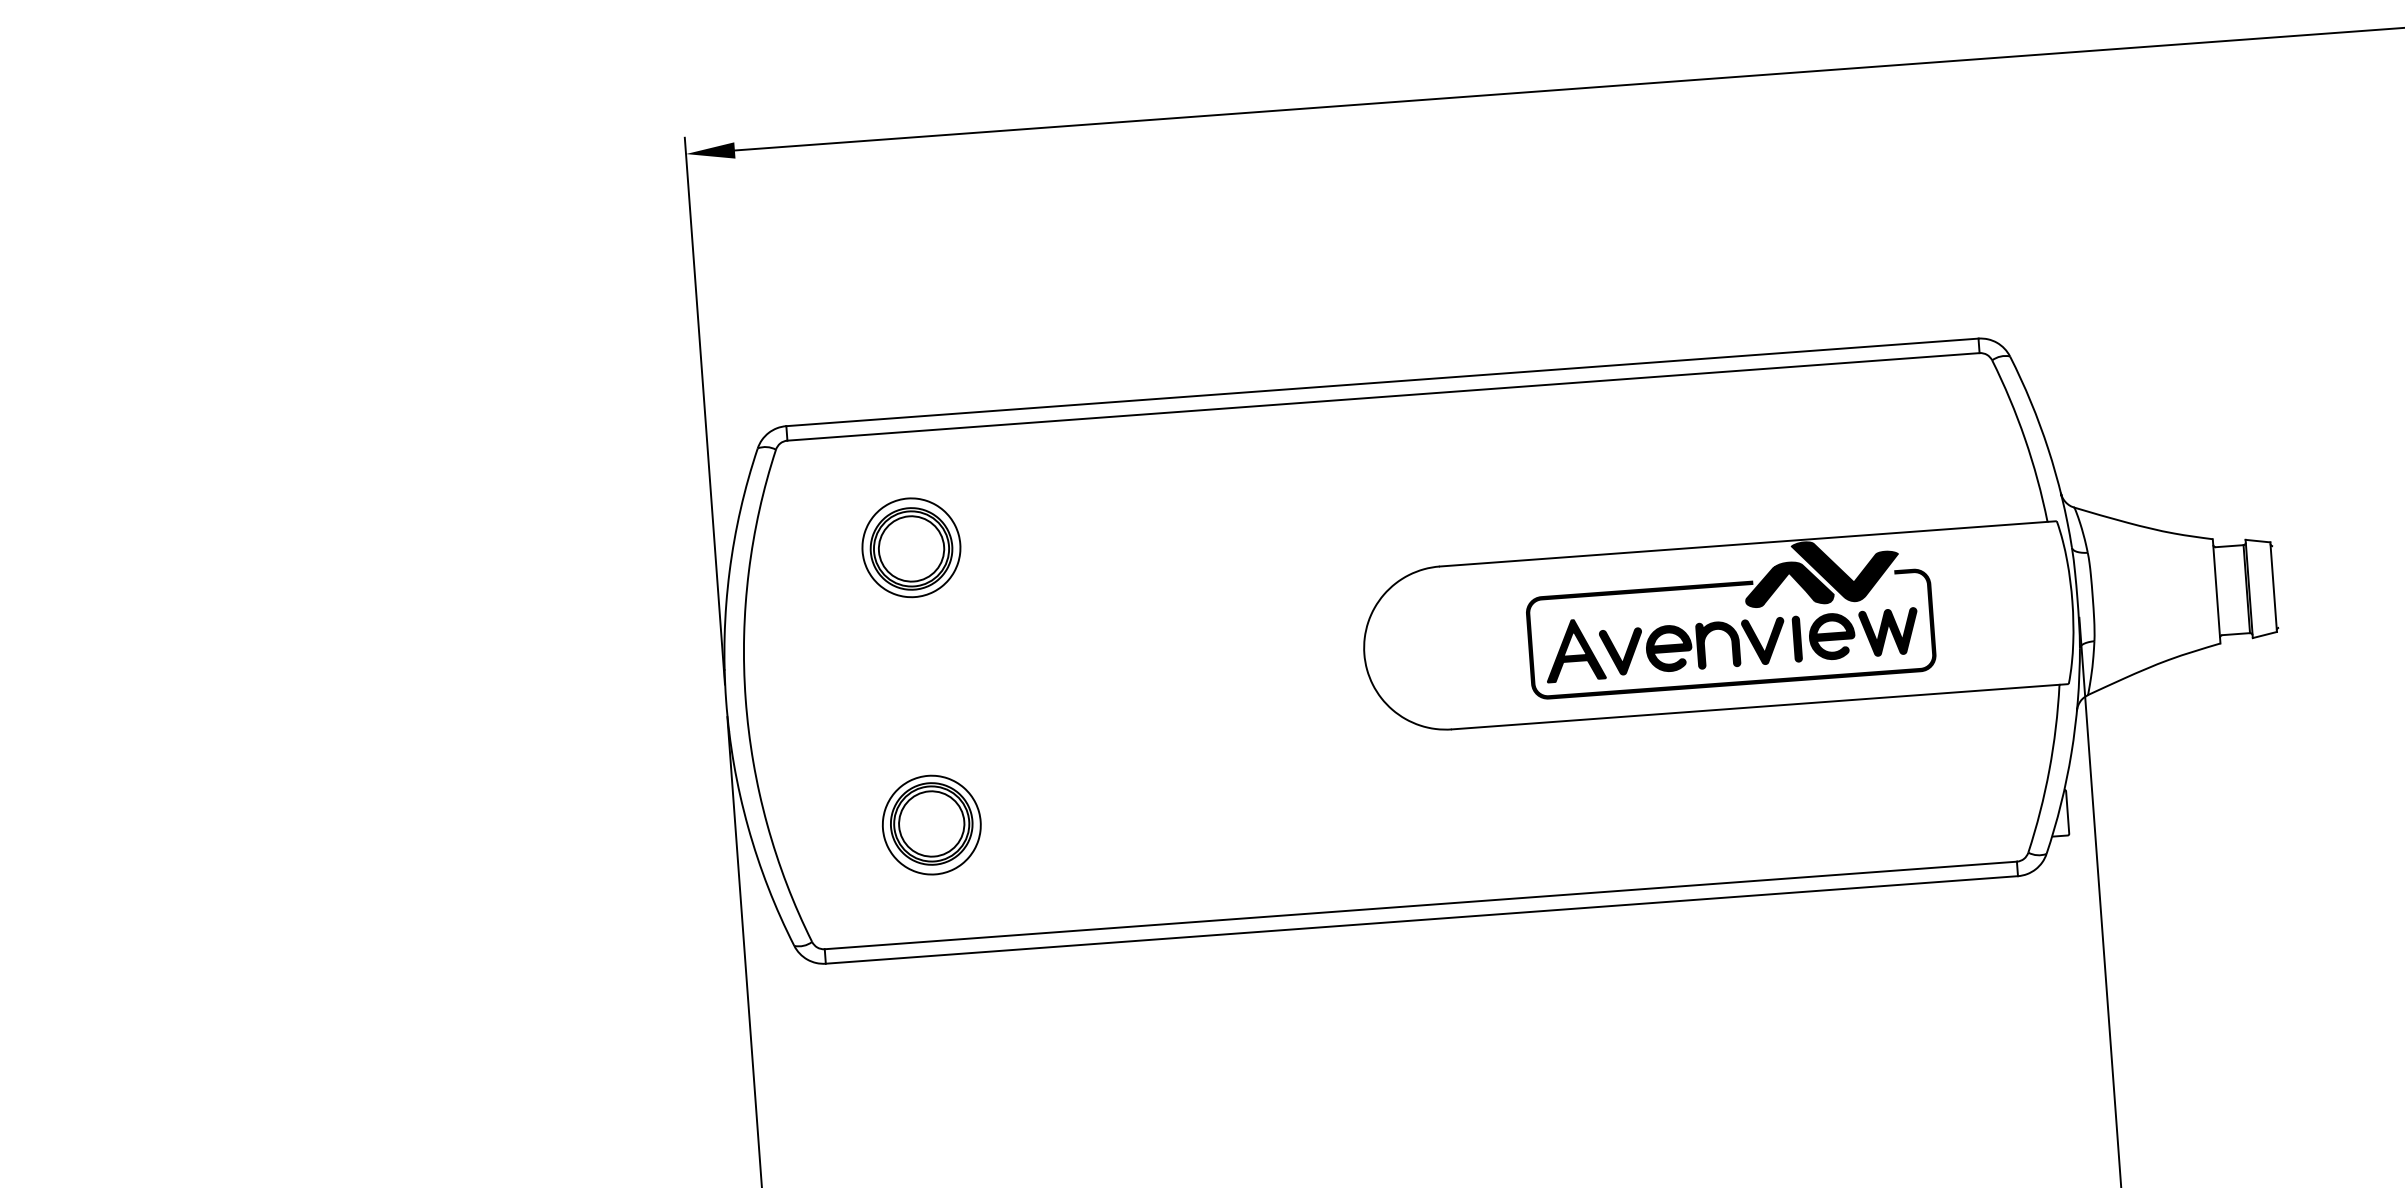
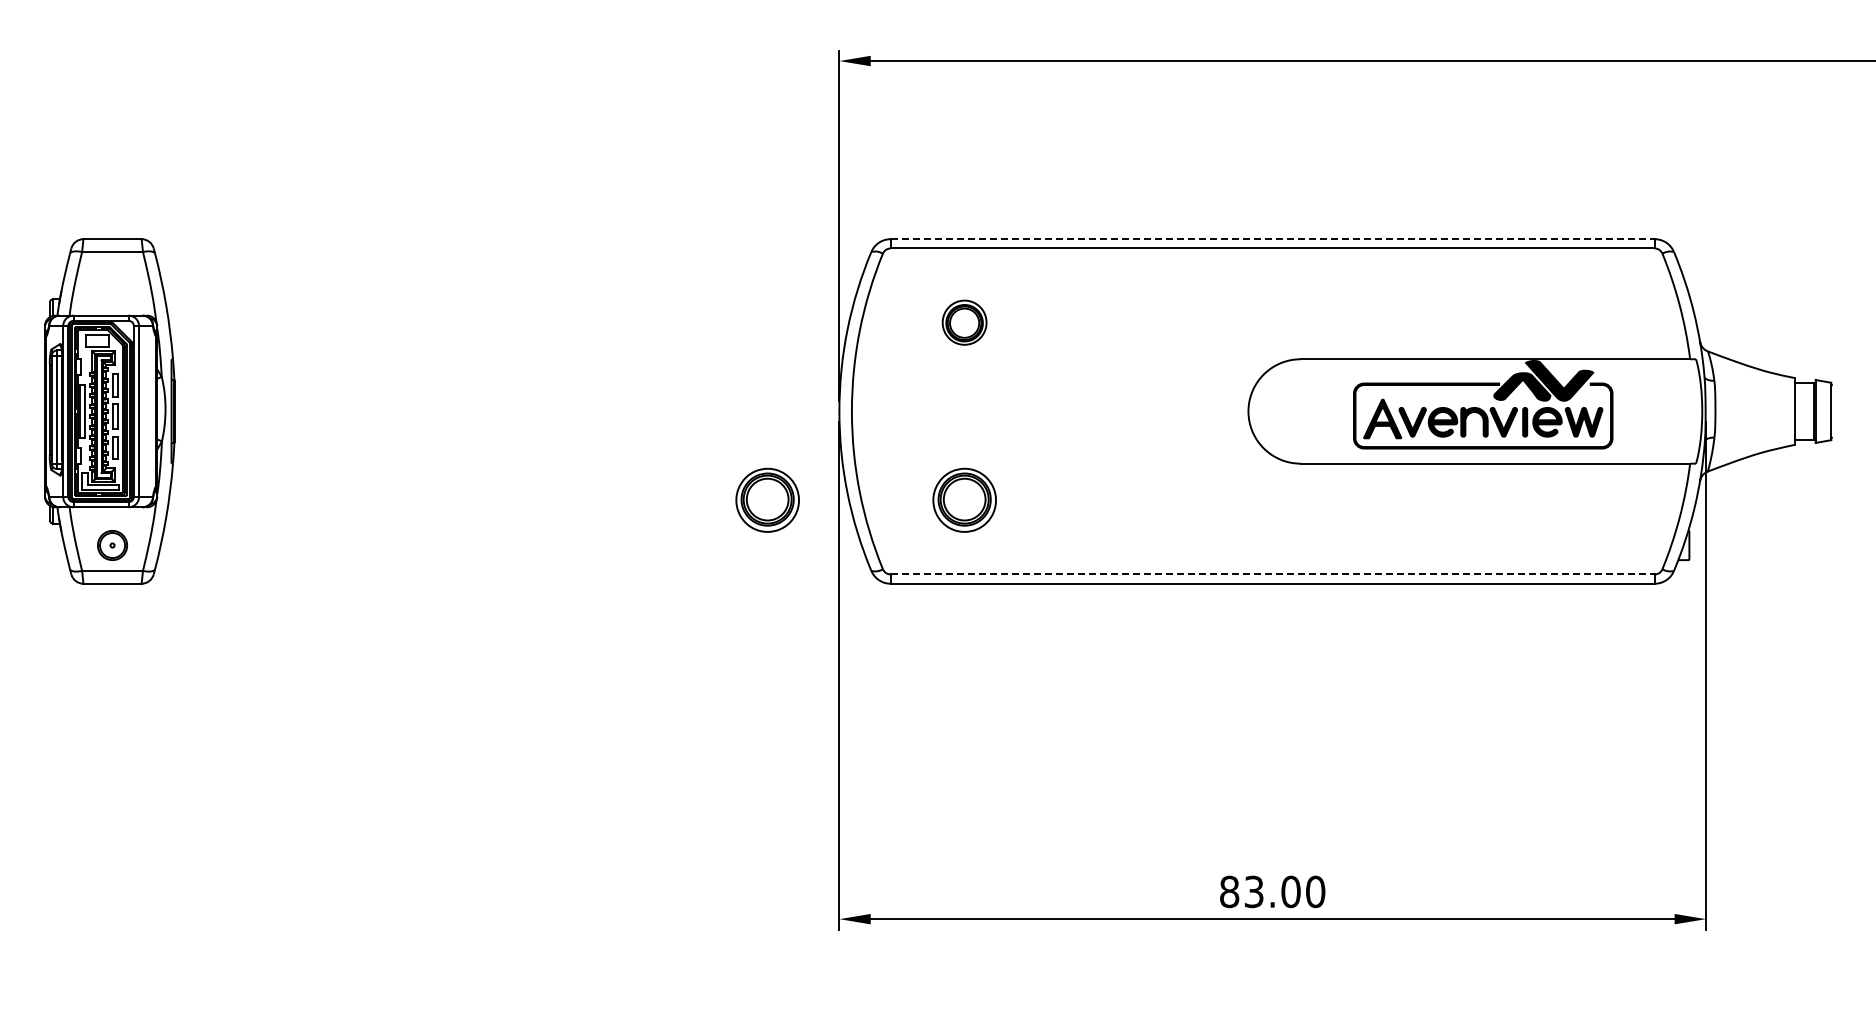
line: (1383, 382) -> (1273, 239), solid -> dashed
part: (911, 547) -> (964, 322), size x0.7
part: (624, 846) -> (767, 499), added
line: (1422, 905) -> (1273, 574), solid -> dashed

